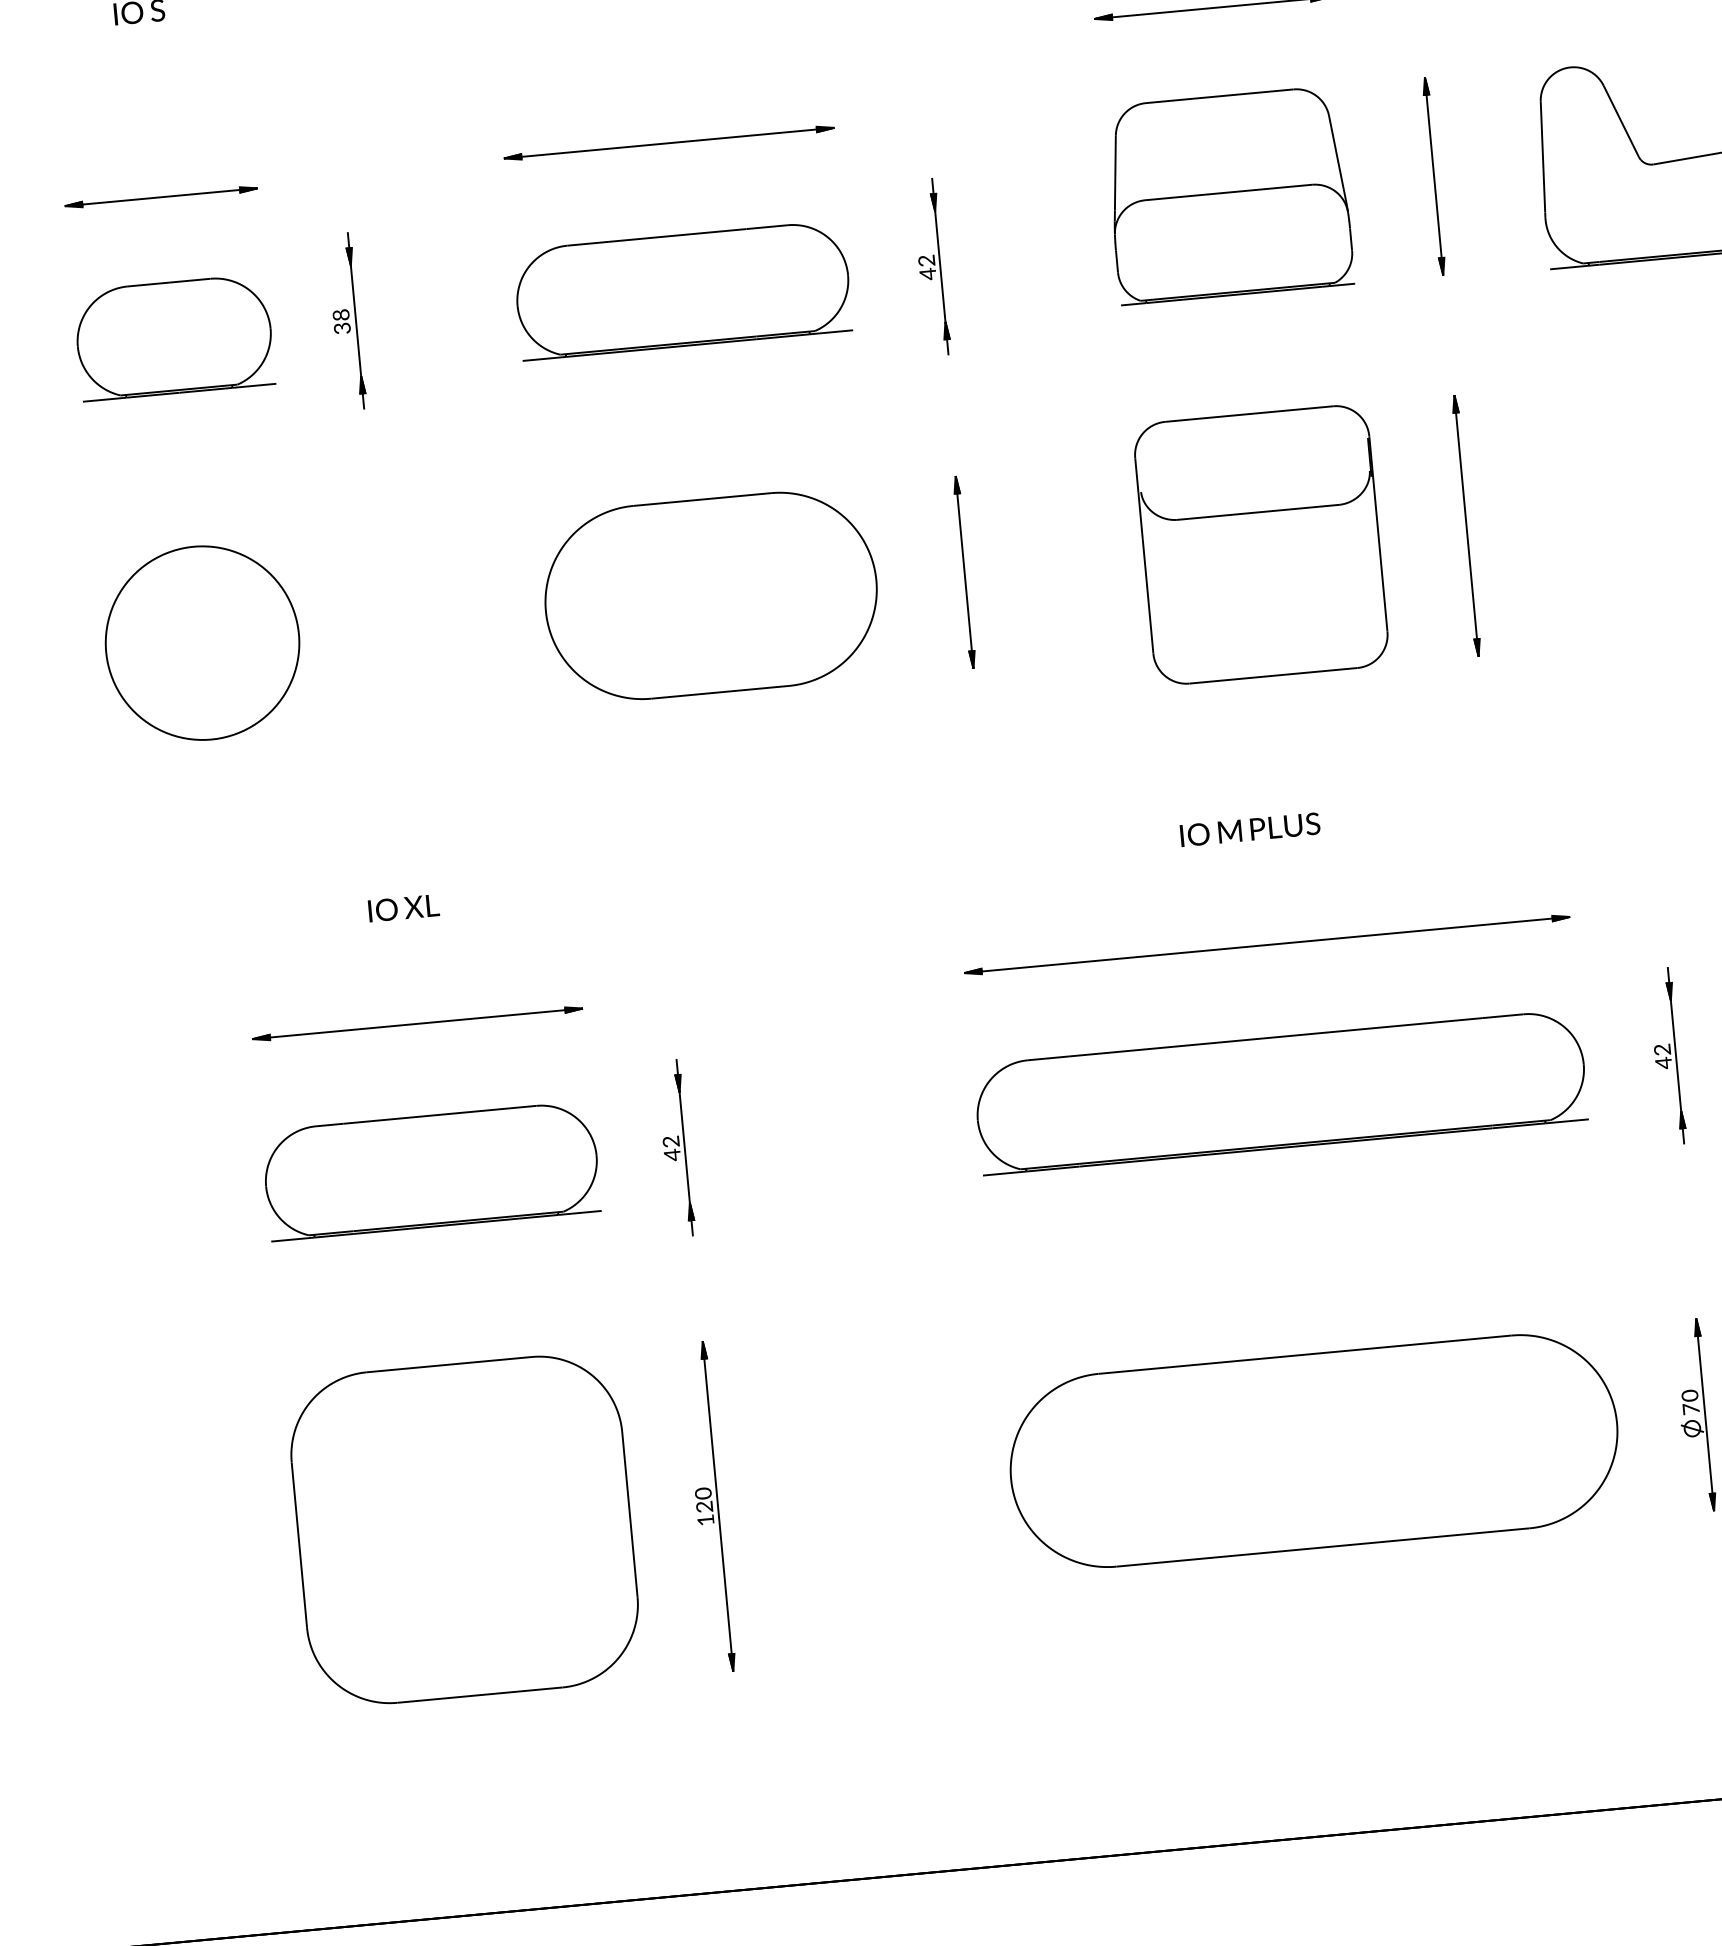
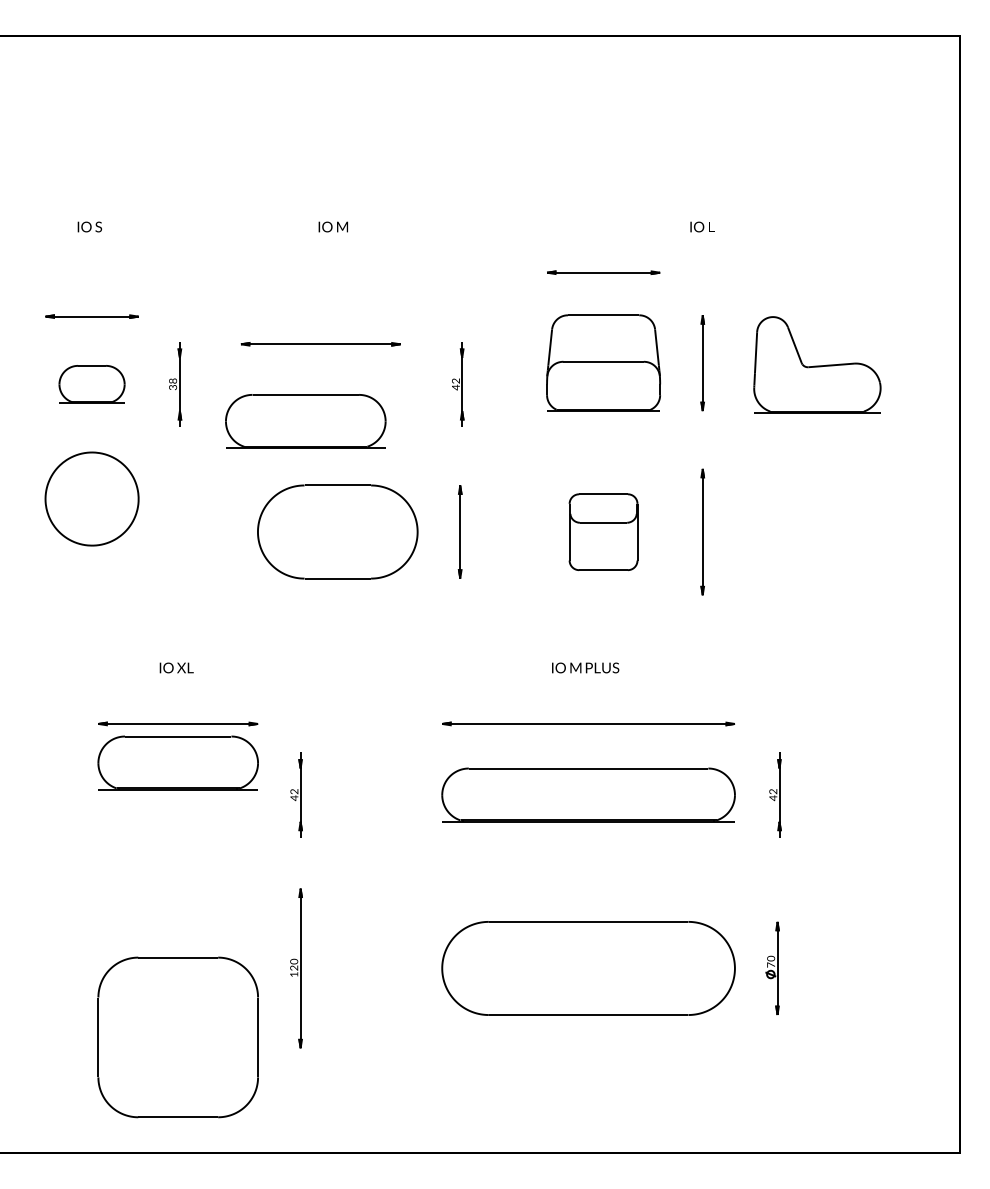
part: (668, 143) -> (320, 344), moved
part: (682, 290) -> (305, 421), moved
part: (172, 337) -> (91, 384), size x0.7
part: (1261, 545) -> (603, 532), size x0.6
part: (201, 642) -> (91, 498), moved
part: (429, 1169) -> (177, 762), moved
part: (463, 1530) -> (177, 1037), moved

